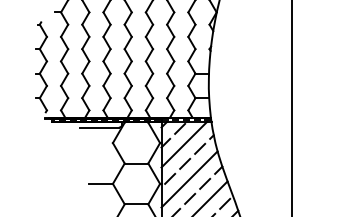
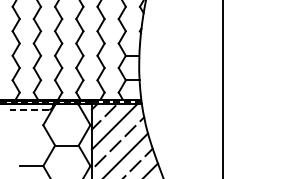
line: (99, 127) -> (29, 109), solid -> dashed

